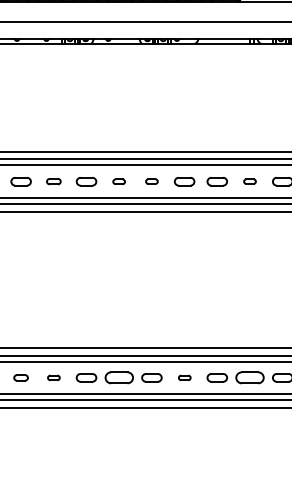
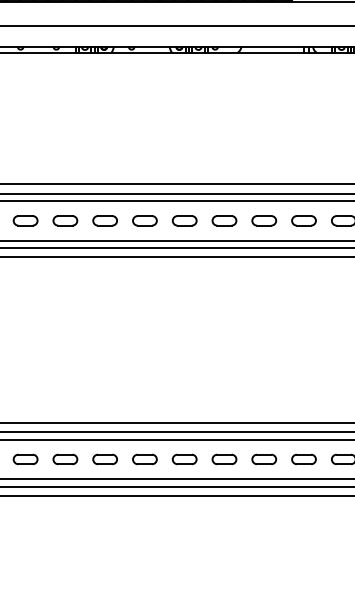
part: (53, 181) -> (64, 220), size x1.43
part: (118, 181) -> (144, 220), size x1.67
part: (151, 181) -> (184, 220), size x1.67
part: (249, 181) -> (303, 220), size x1.67
part: (20, 377) -> (24, 458), size x1.43
part: (53, 377) -> (64, 458), size x1.67
part: (118, 377) -> (144, 458), size x0.71
part: (184, 377) -> (224, 458), size x1.67
part: (249, 377) -> (303, 458), size x0.71

